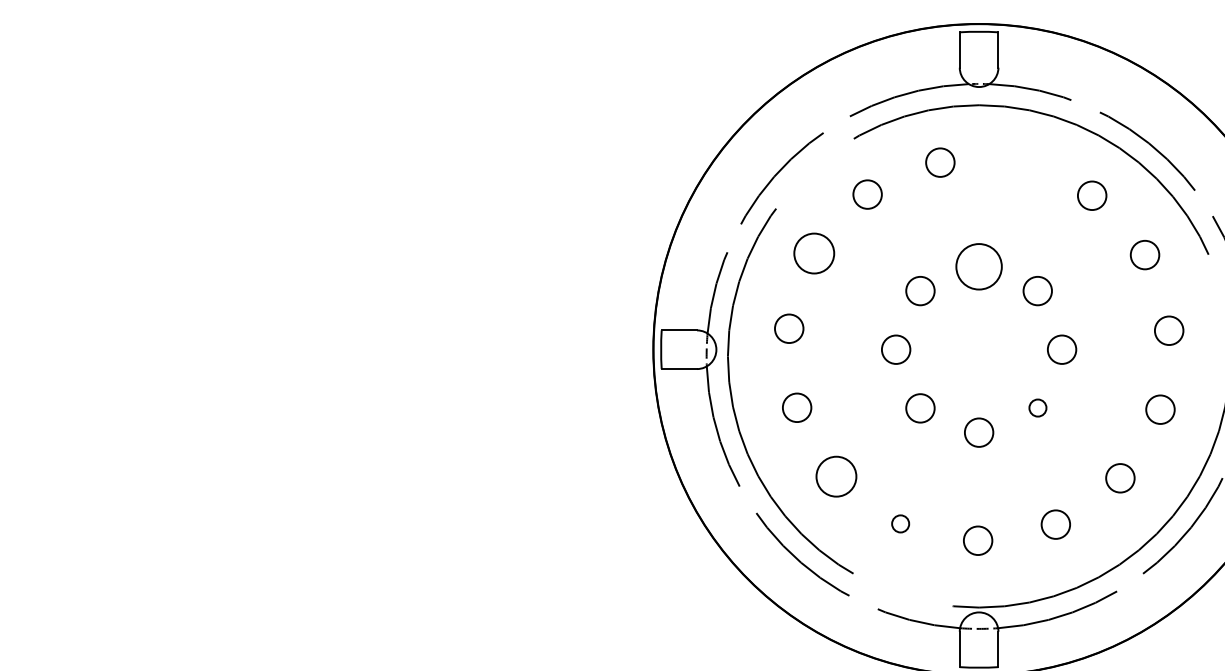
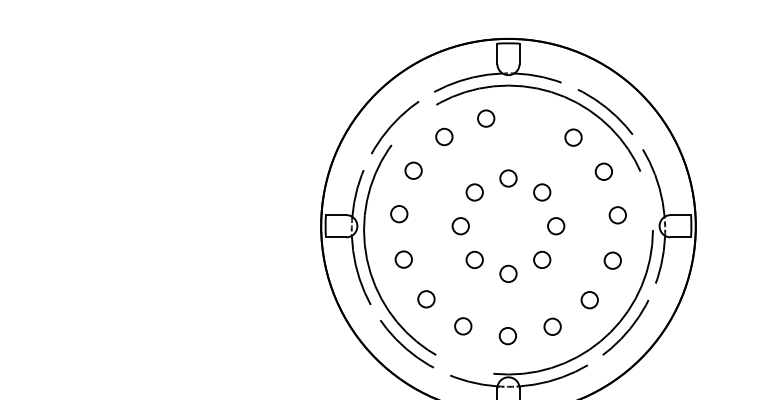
circle: (813, 252) -> (413, 170), size x0.71
circle: (979, 266) -> (508, 178), size x0.62
circle: (1038, 407) -> (542, 259), size x1.67
circle: (836, 477) -> (426, 299), size x0.71
circle: (900, 524) -> (463, 326), size x1.67

